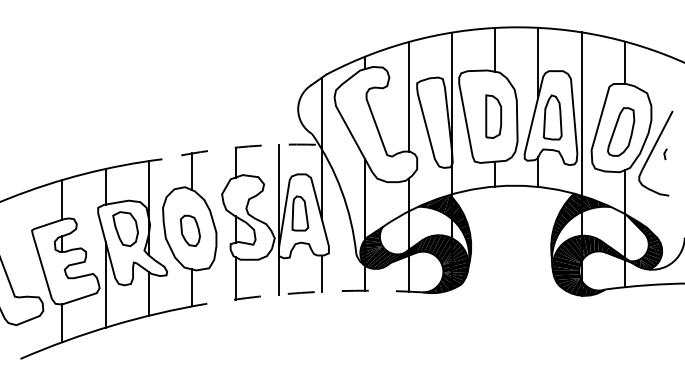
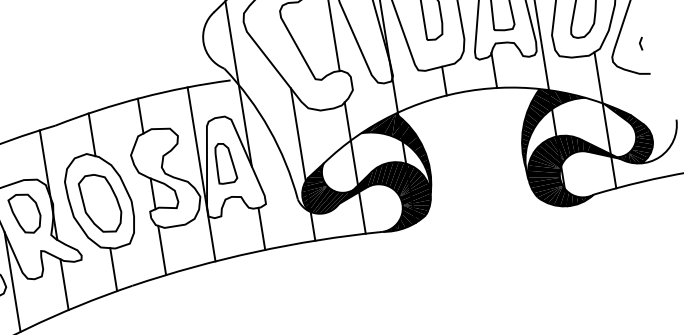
arc: (238, 147) -> (141, 97), dashed -> solid
line: (665, 153) -> (641, 42), moved
part: (190, 230) -> (101, 203), size x1.67
arc: (314, 292) -> (256, 252), dashed -> solid

